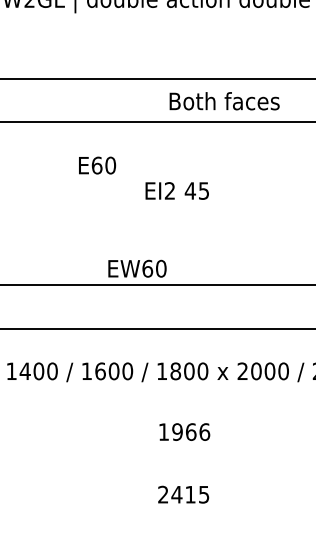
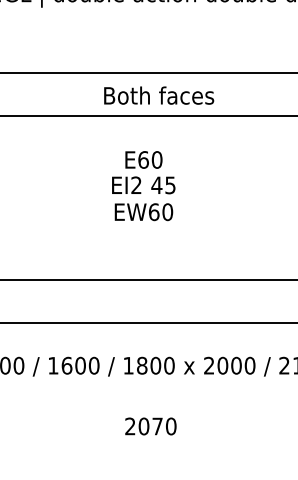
text: (224, 101) -> (158, 95), moved
text: (97, 165) -> (143, 159), moved
text: (137, 268) -> (143, 211), moved
text: (184, 431) -> (150, 425), 1966 -> 2070

